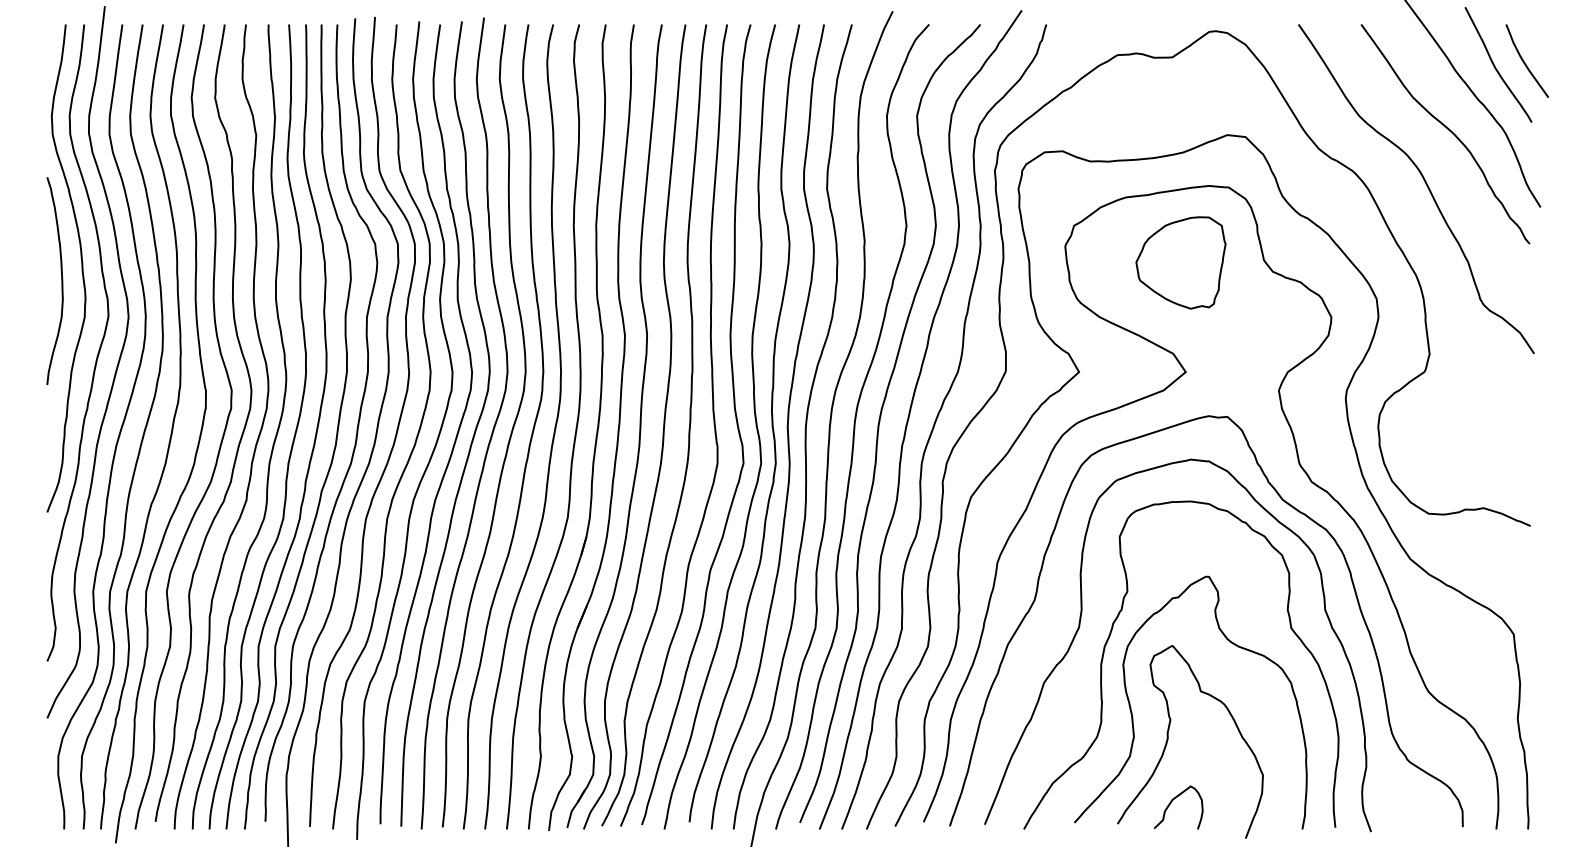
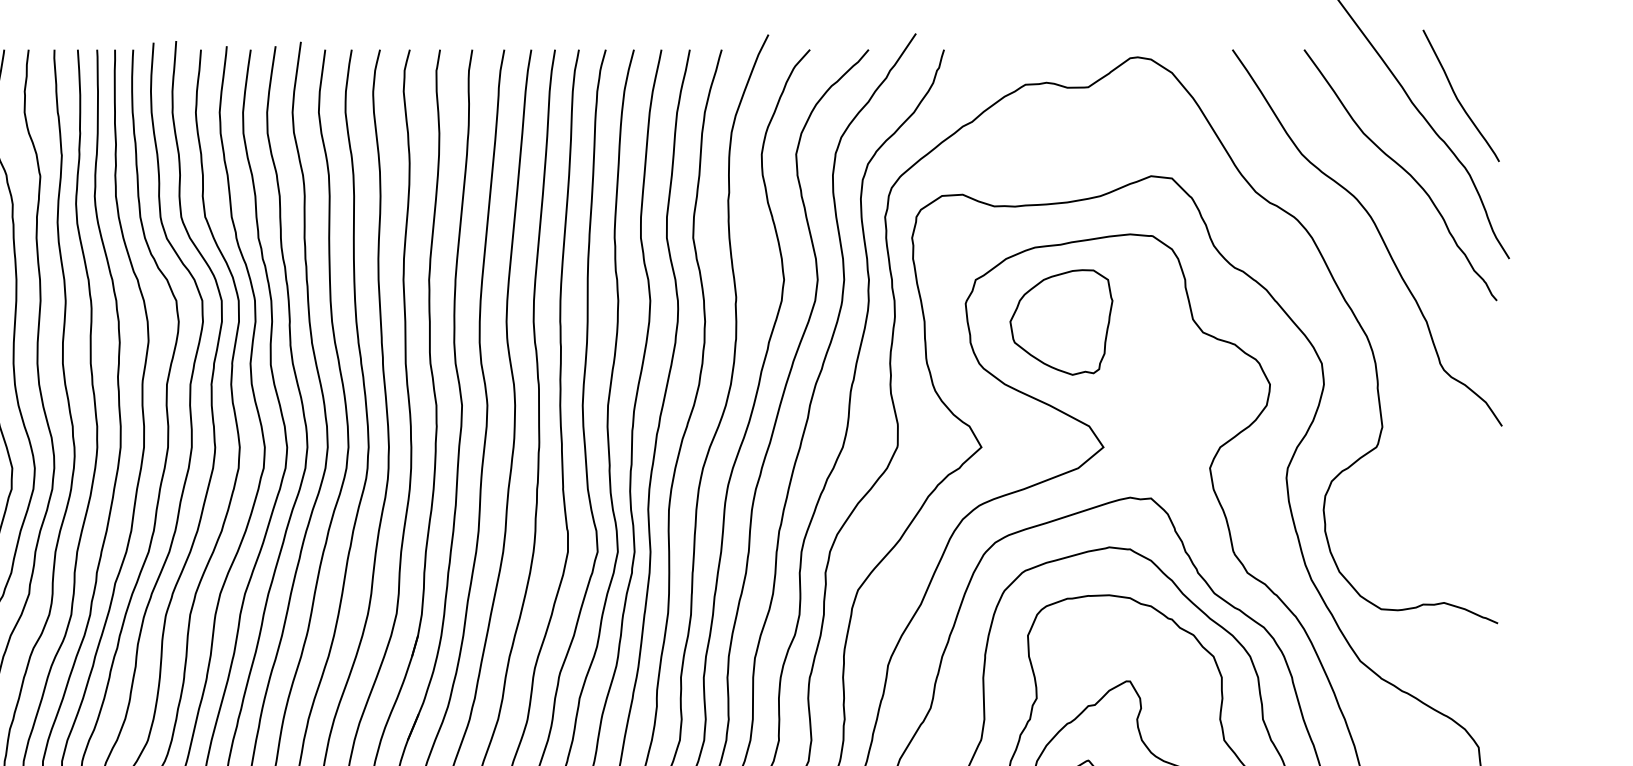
curve: (1524, 61) -> (1490, 92), removed
part: (1180, 262) -> (1060, 321), moved

